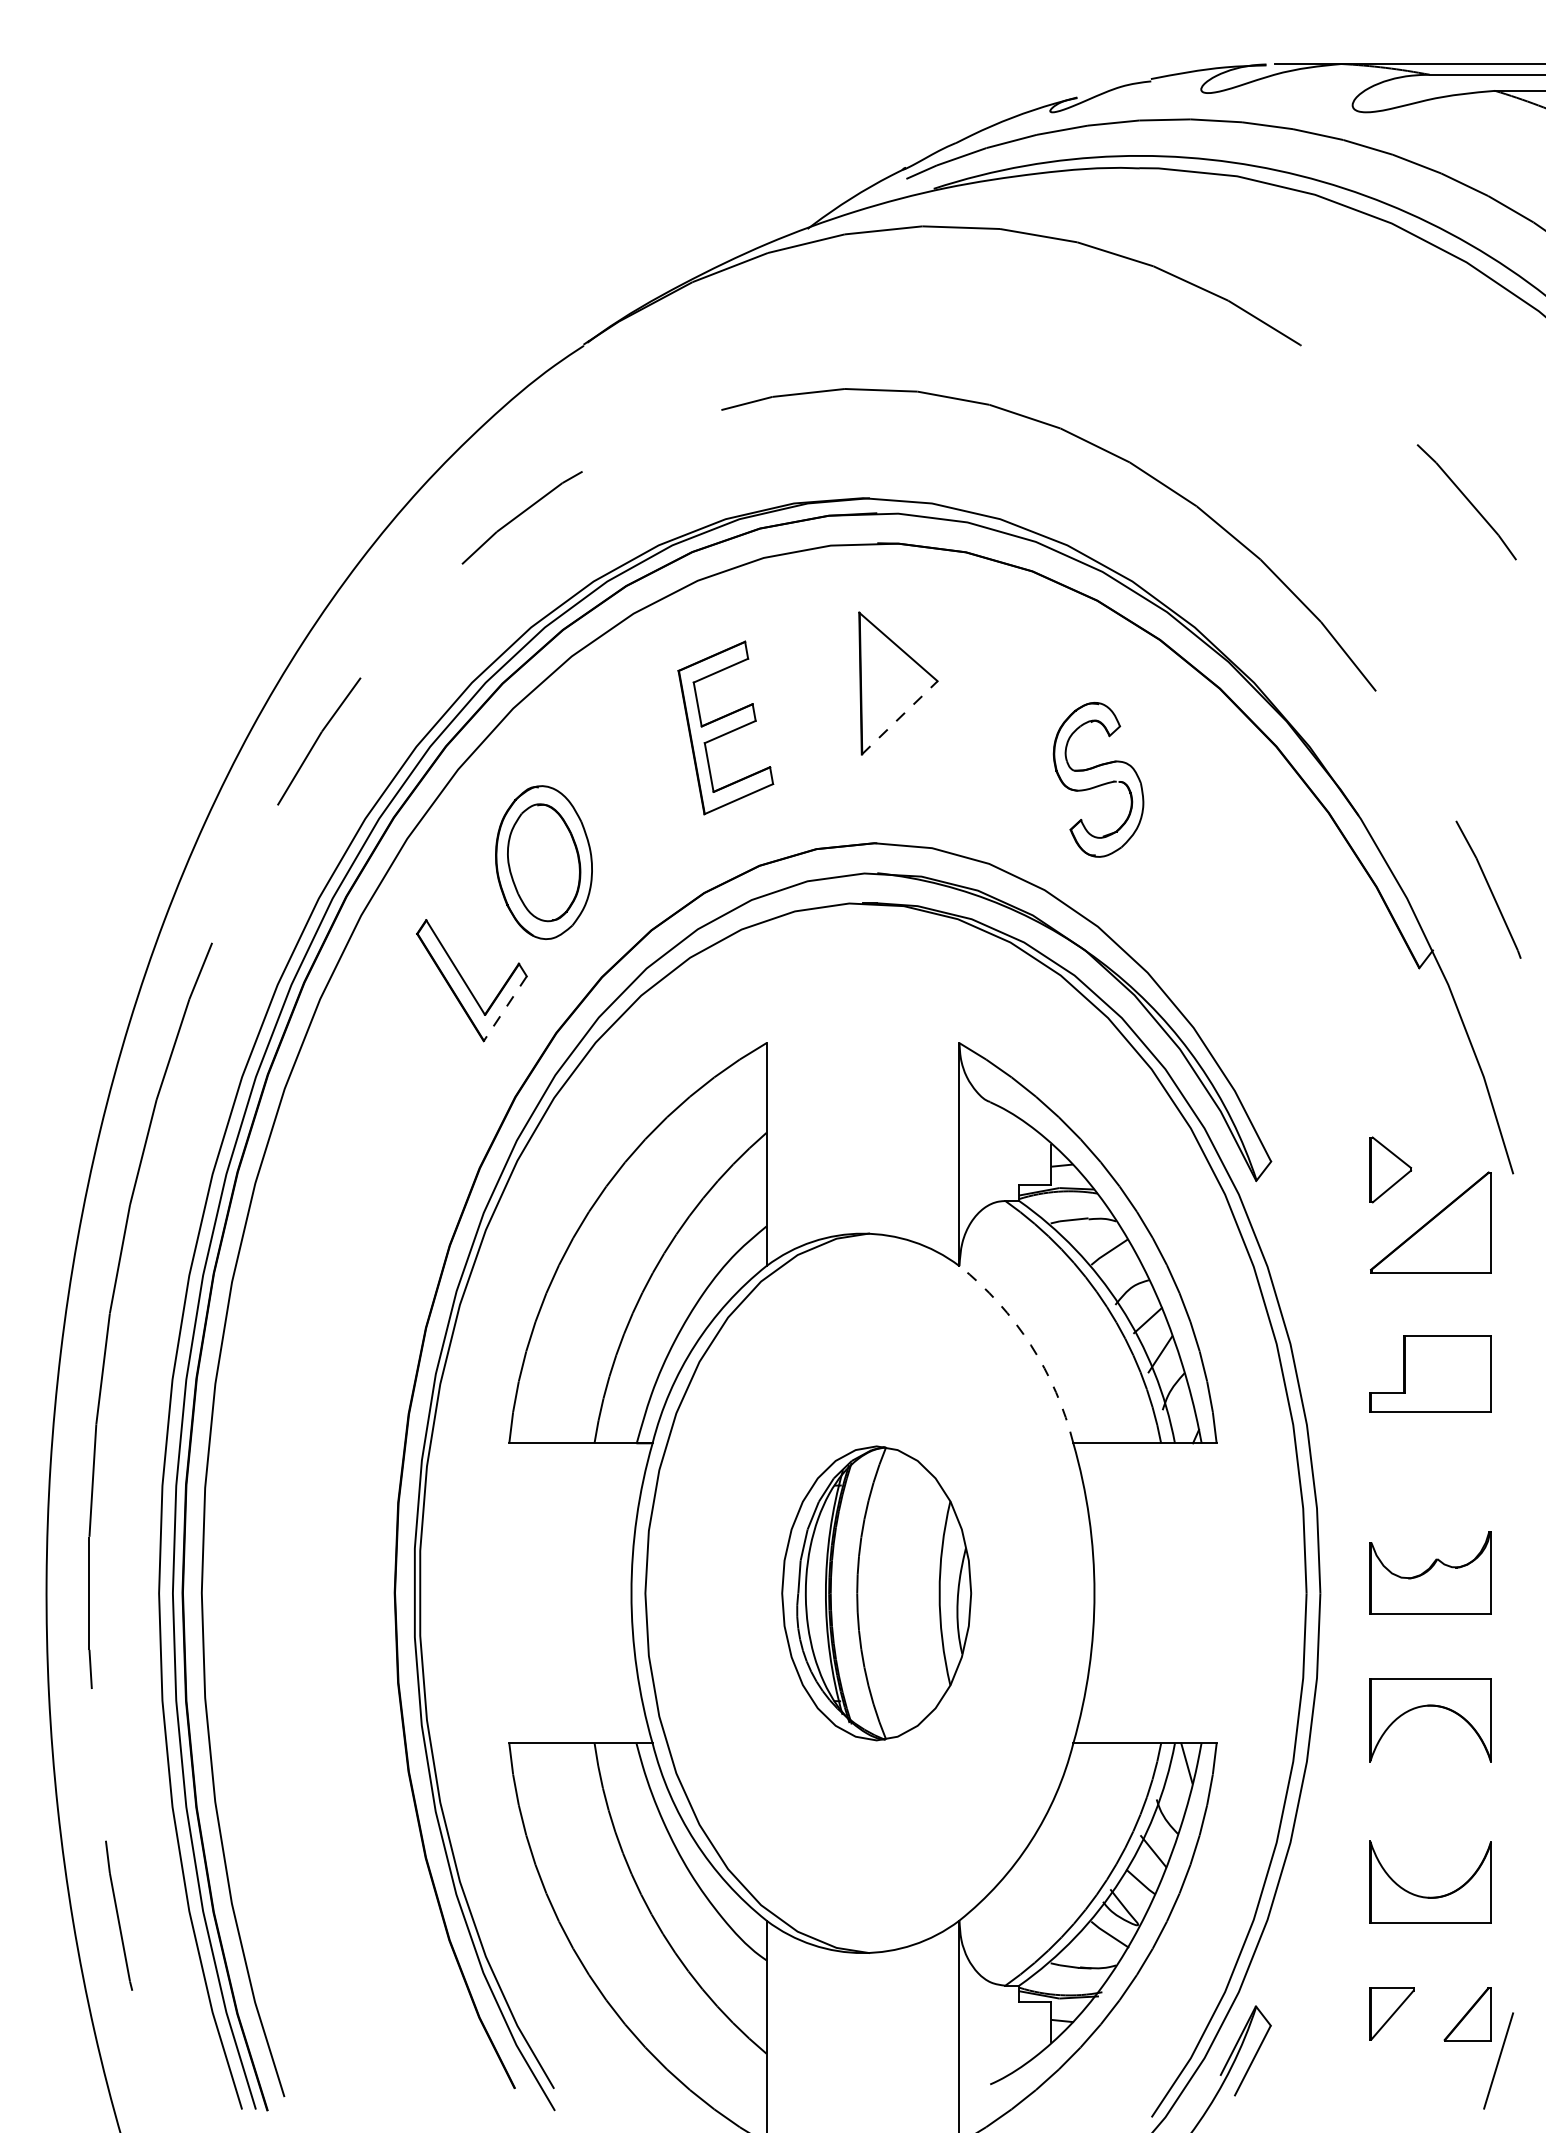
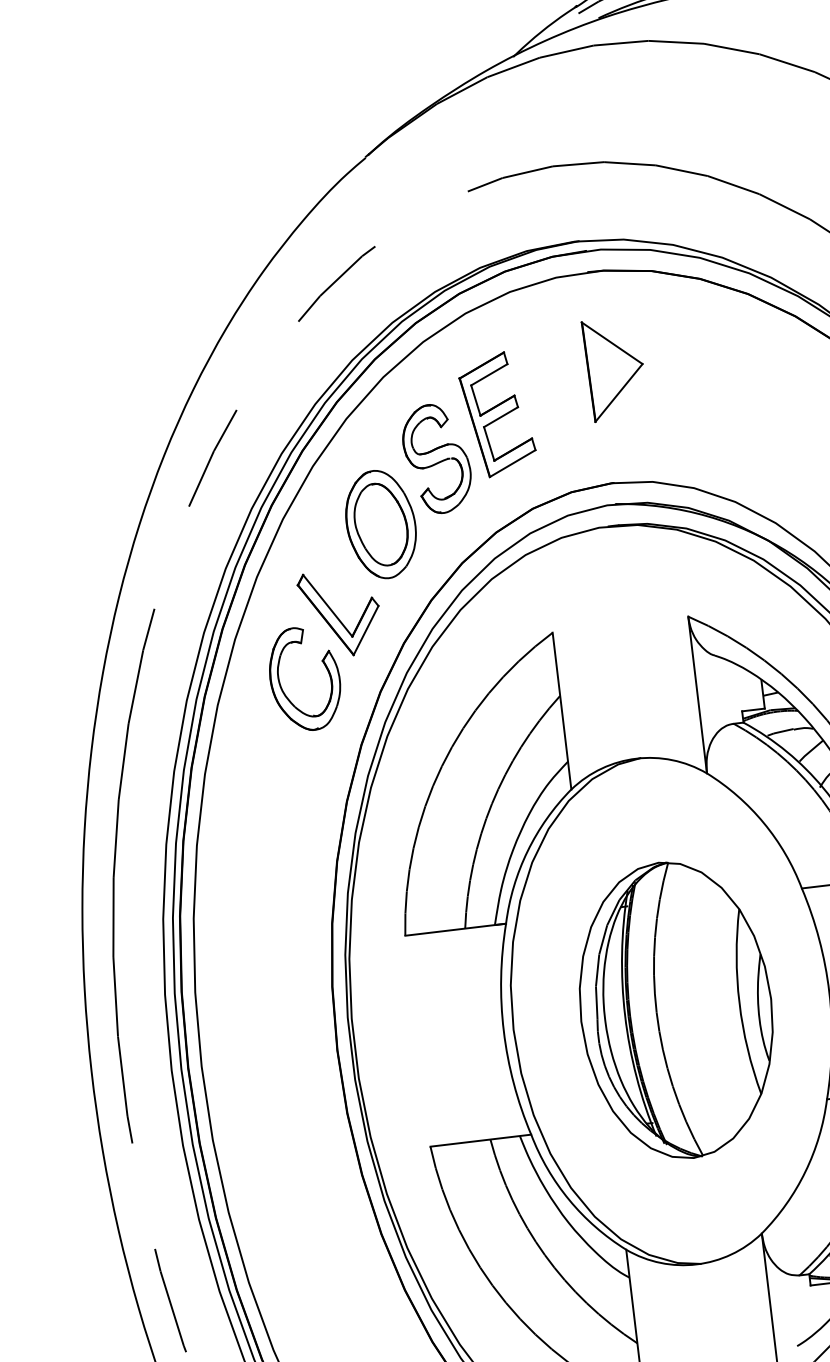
line: (899, 717) -> (618, 392), dashed -> solid
part: (1098, 779) -> (436, 458), moved
line: (505, 1008) -> (366, 630), dashed -> solid
part: (443, 1056) -> (326, 669), added
arc: (1030, 1345) -> (763, 823), dashed -> solid
part: (876, 1593) -> (676, 1010), size x1.43

